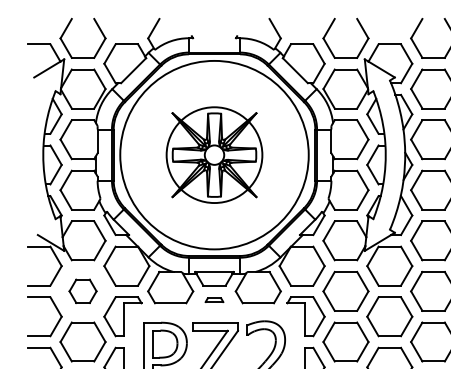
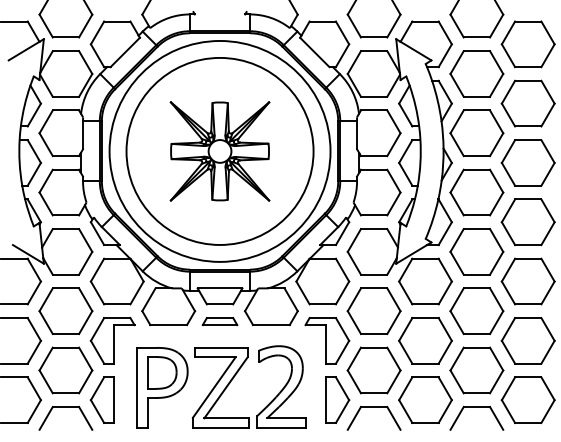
circle: (214, 154) -> (219, 150), size x1.67
part: (82, 290) -> (65, 310), size x1.67
part: (214, 300) -> (219, 321), size x1.67

